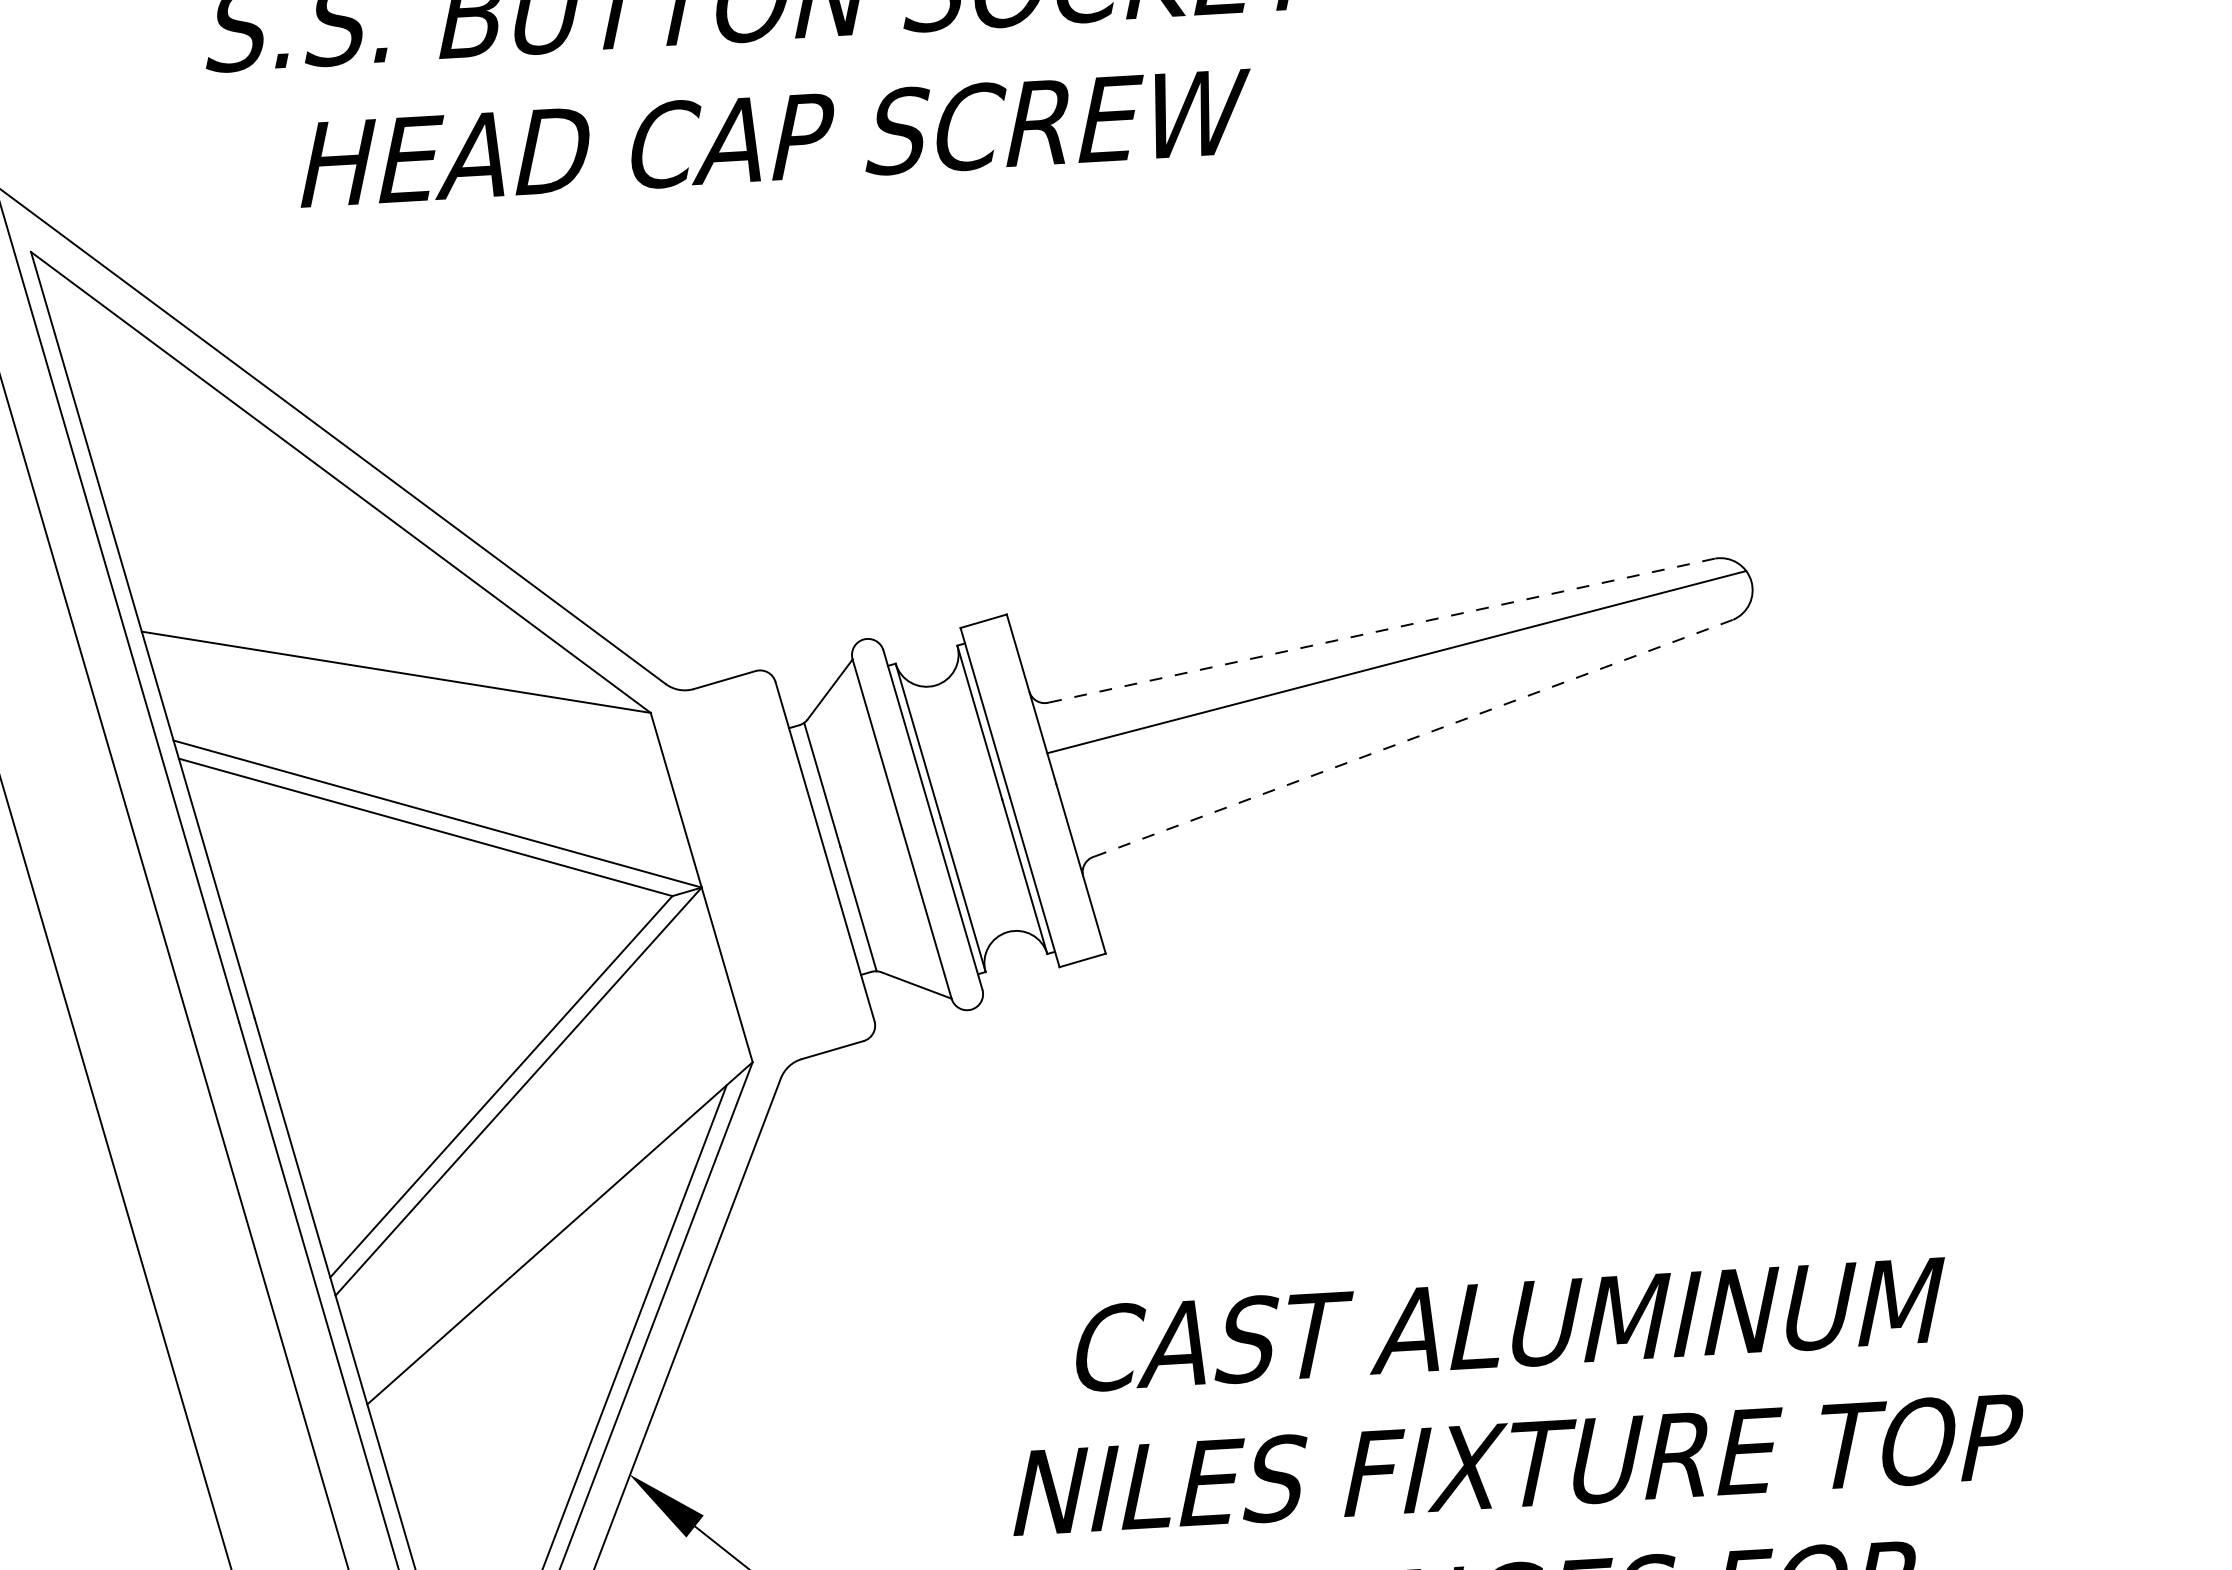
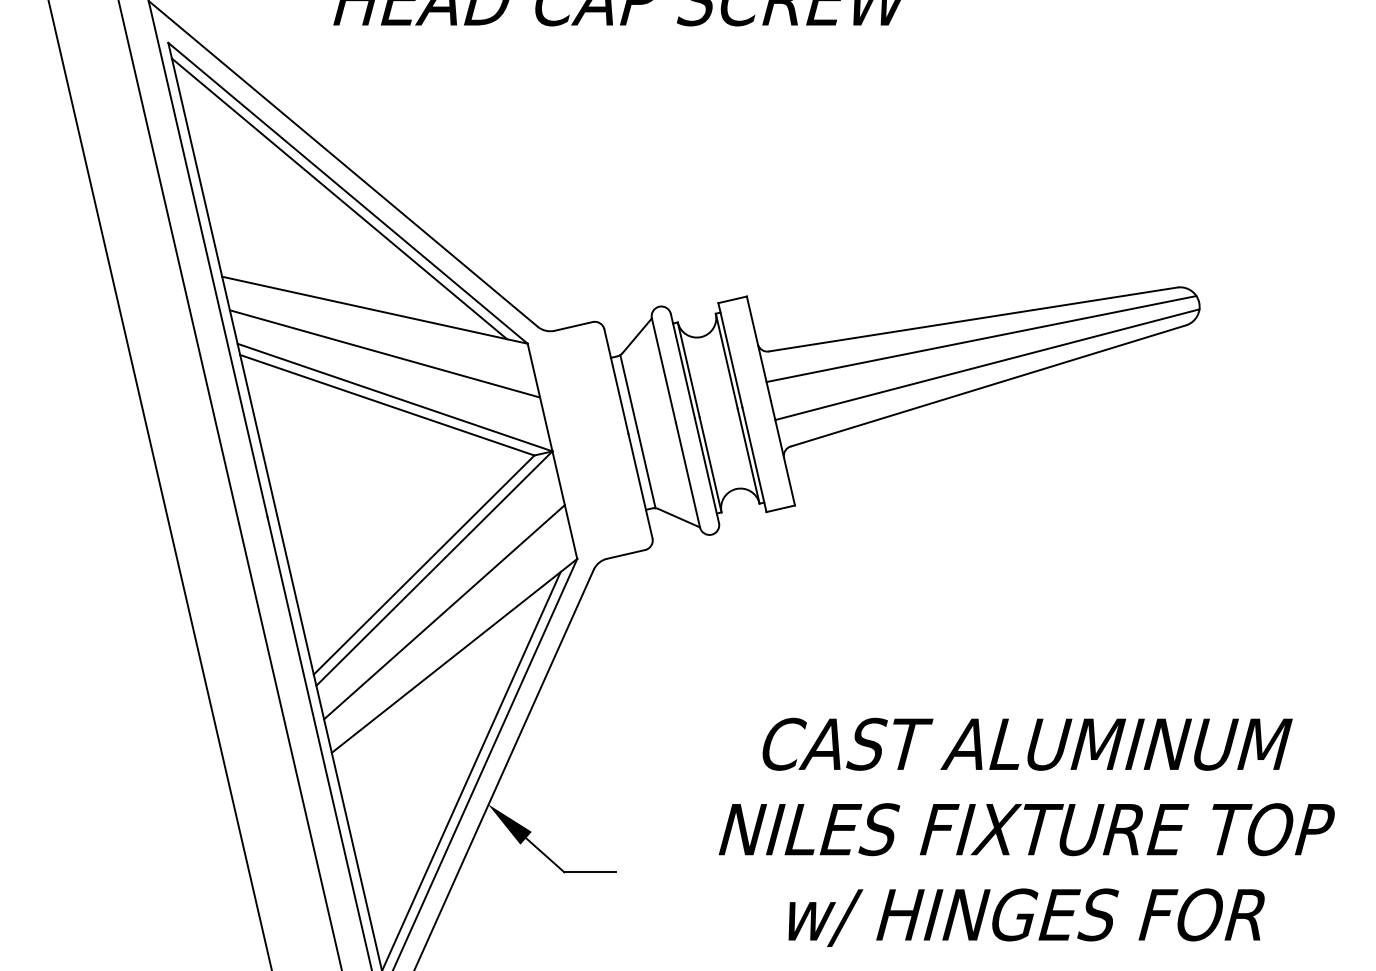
line: (327, 491) -> (339, 198), added
line: (1381, 630) -> (973, 319), dashed -> solid
line: (1409, 703) -> (987, 364), added
line: (1414, 737) -> (989, 385), dashed -> solid
line: (416, 742) -> (384, 353), added
line: (539, 1162) -> (444, 612), added

